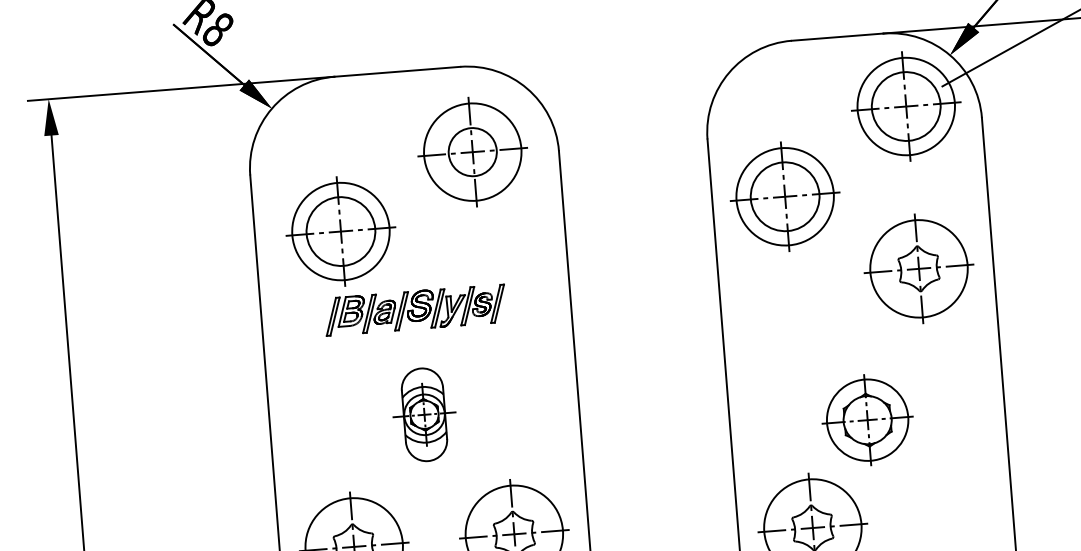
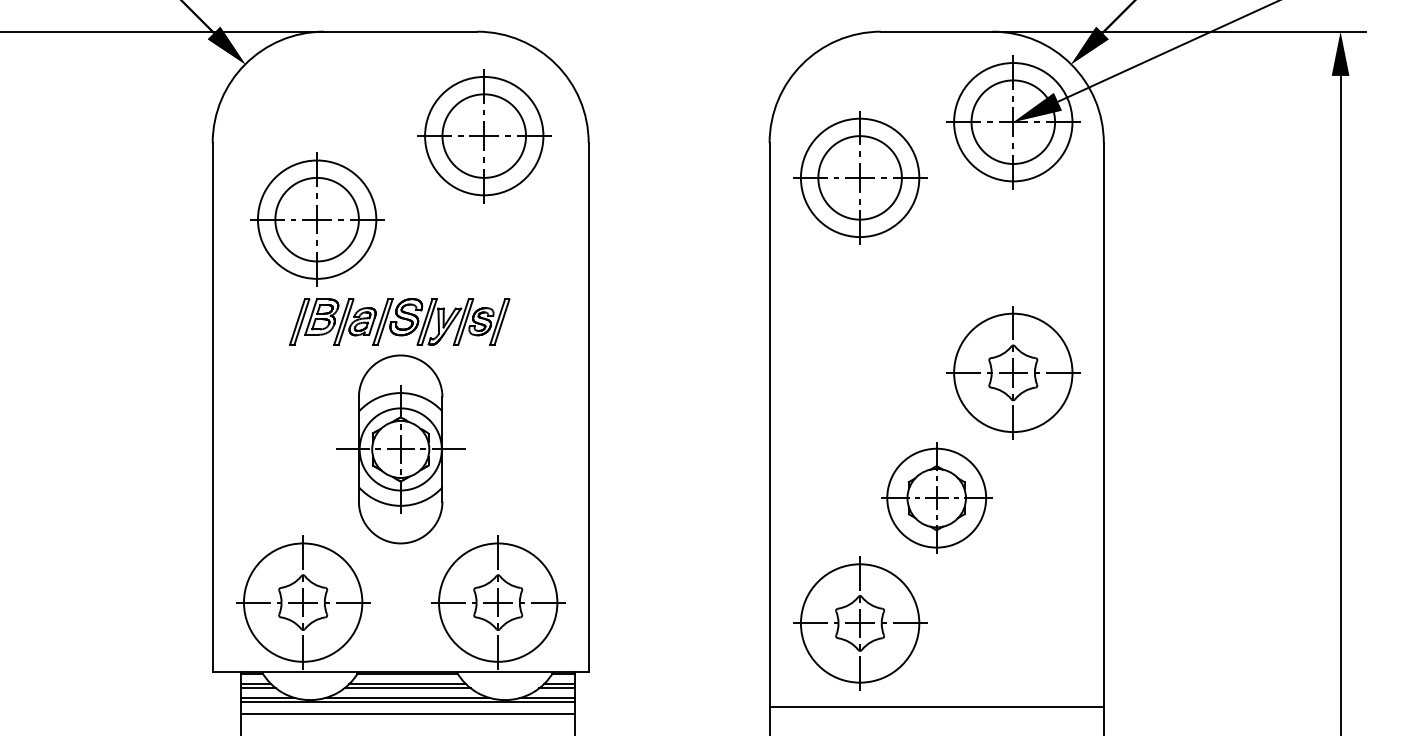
fill: (925, 92) -> (1037, 107), added
circle: (472, 151) -> (484, 135), size x1.43
part: (785, 196) -> (860, 177), moved
part: (919, 268) -> (1013, 372), moved
part: (424, 414) -> (400, 449), size x1.67

